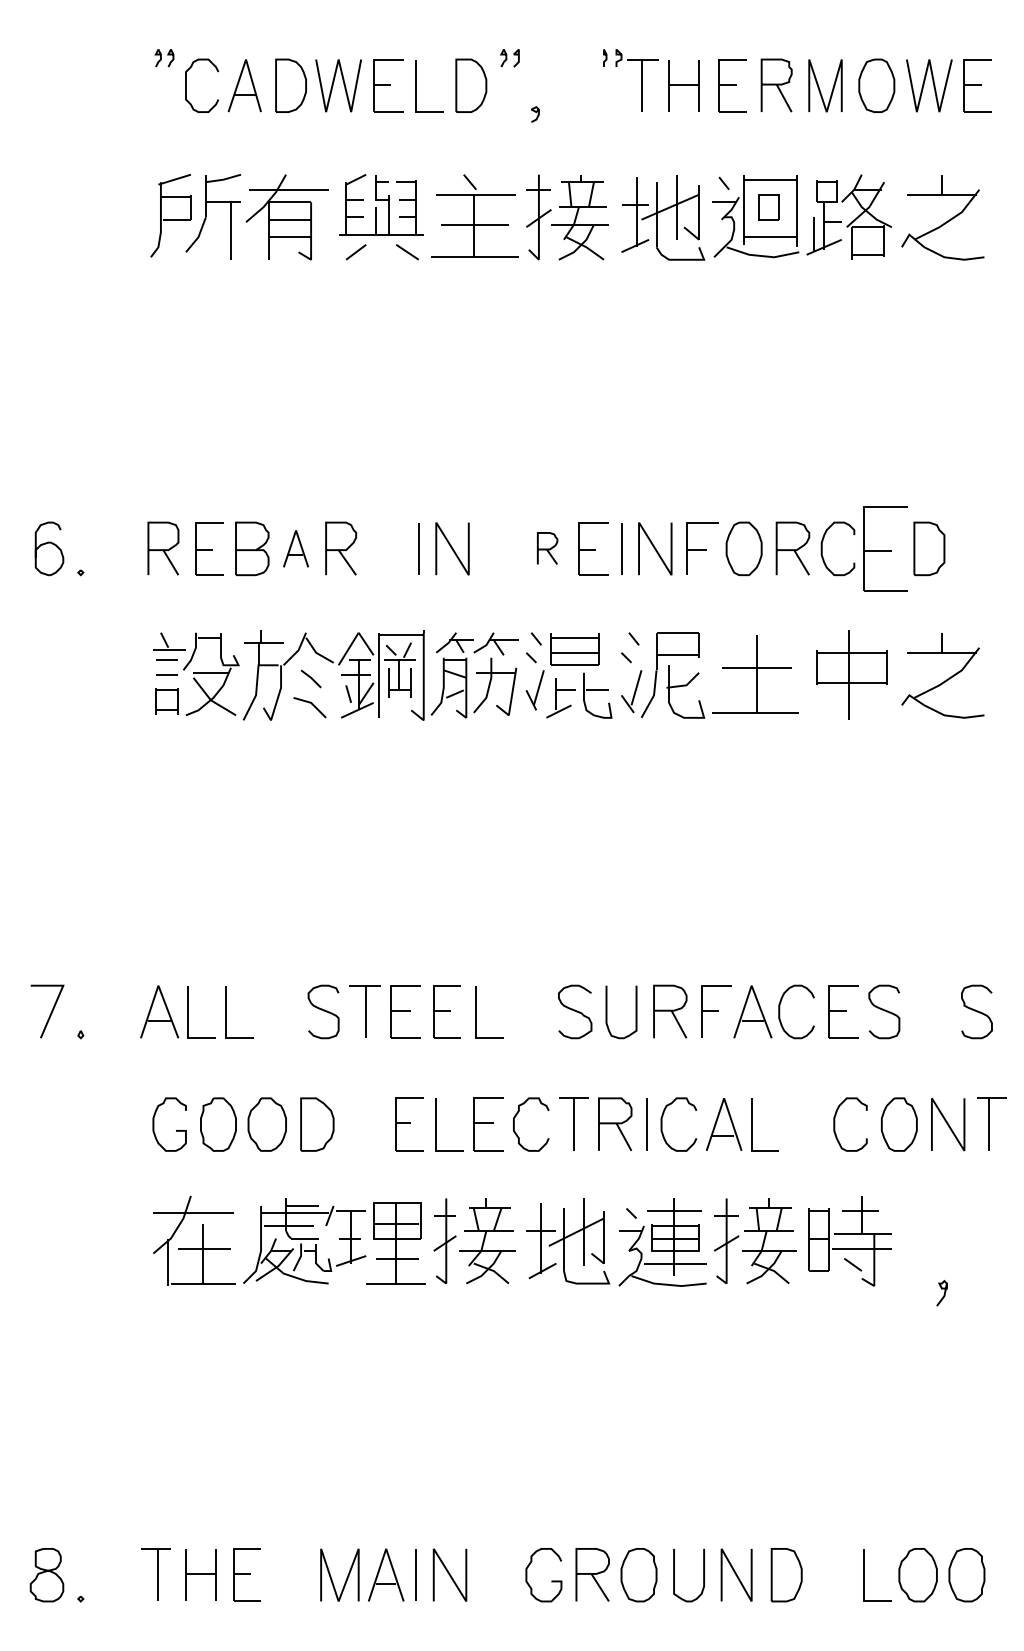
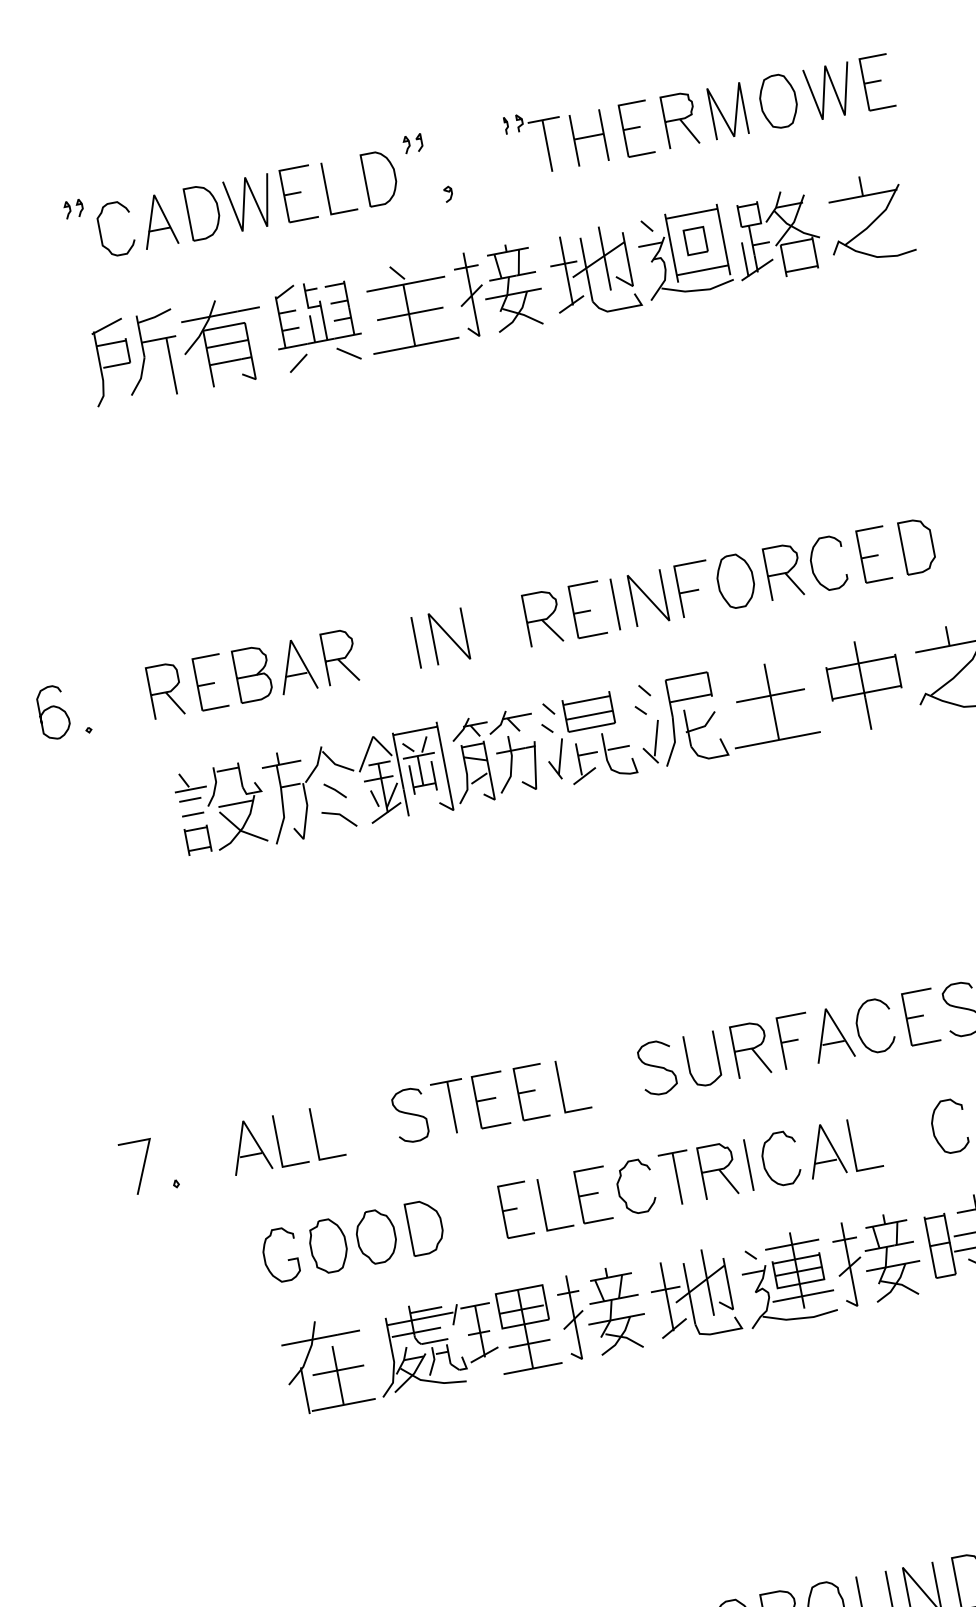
part: (295, 548) -> (295, 665), size x1.43
part: (547, 548) -> (542, 618), size x1.67
part: (884, 548) -> (873, 554), size x0.62

